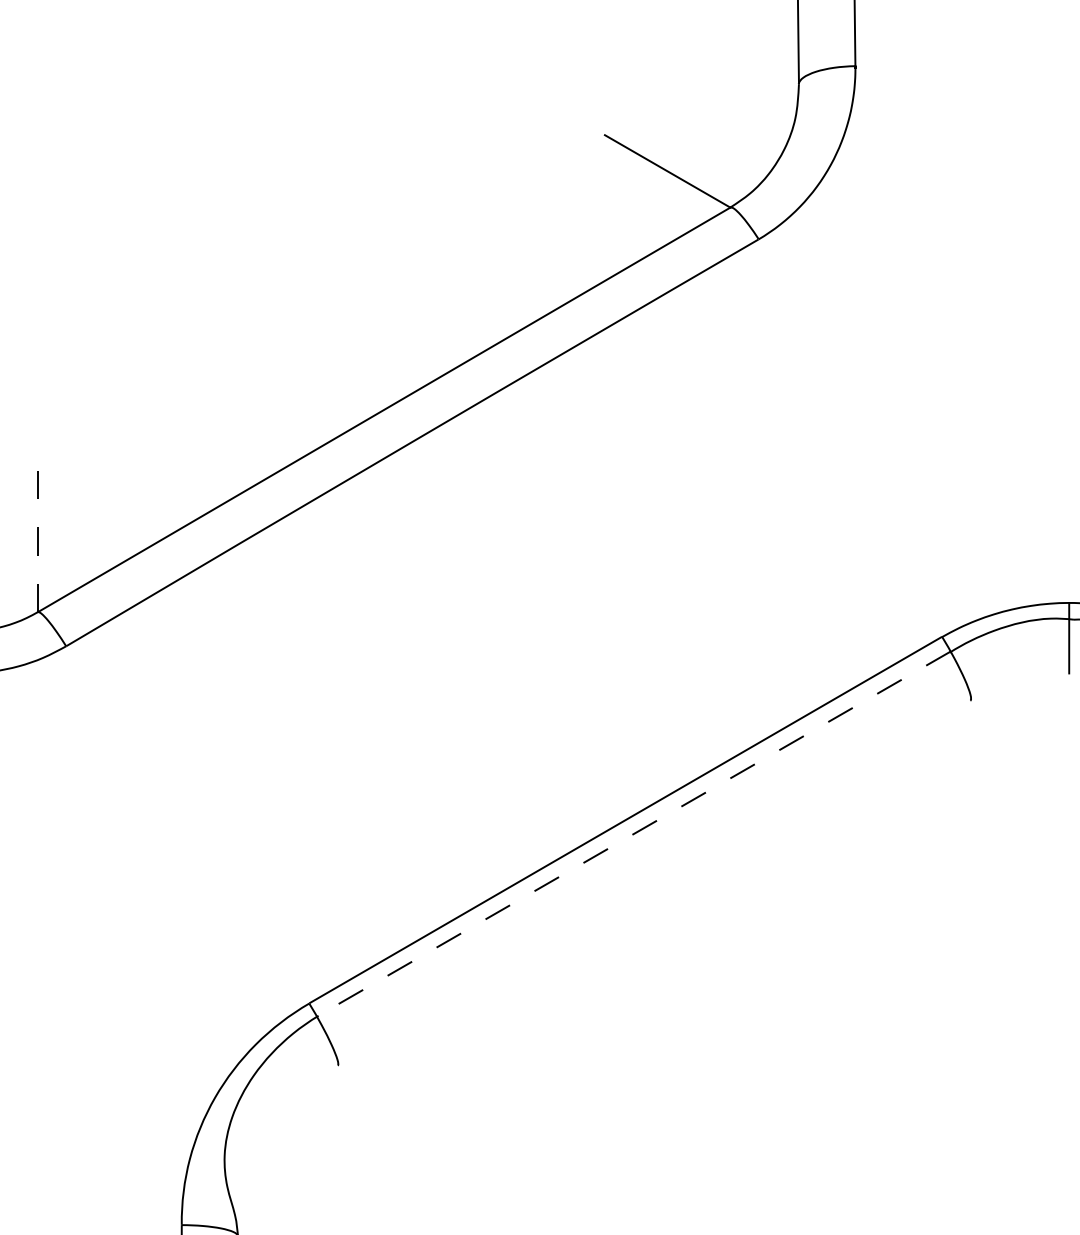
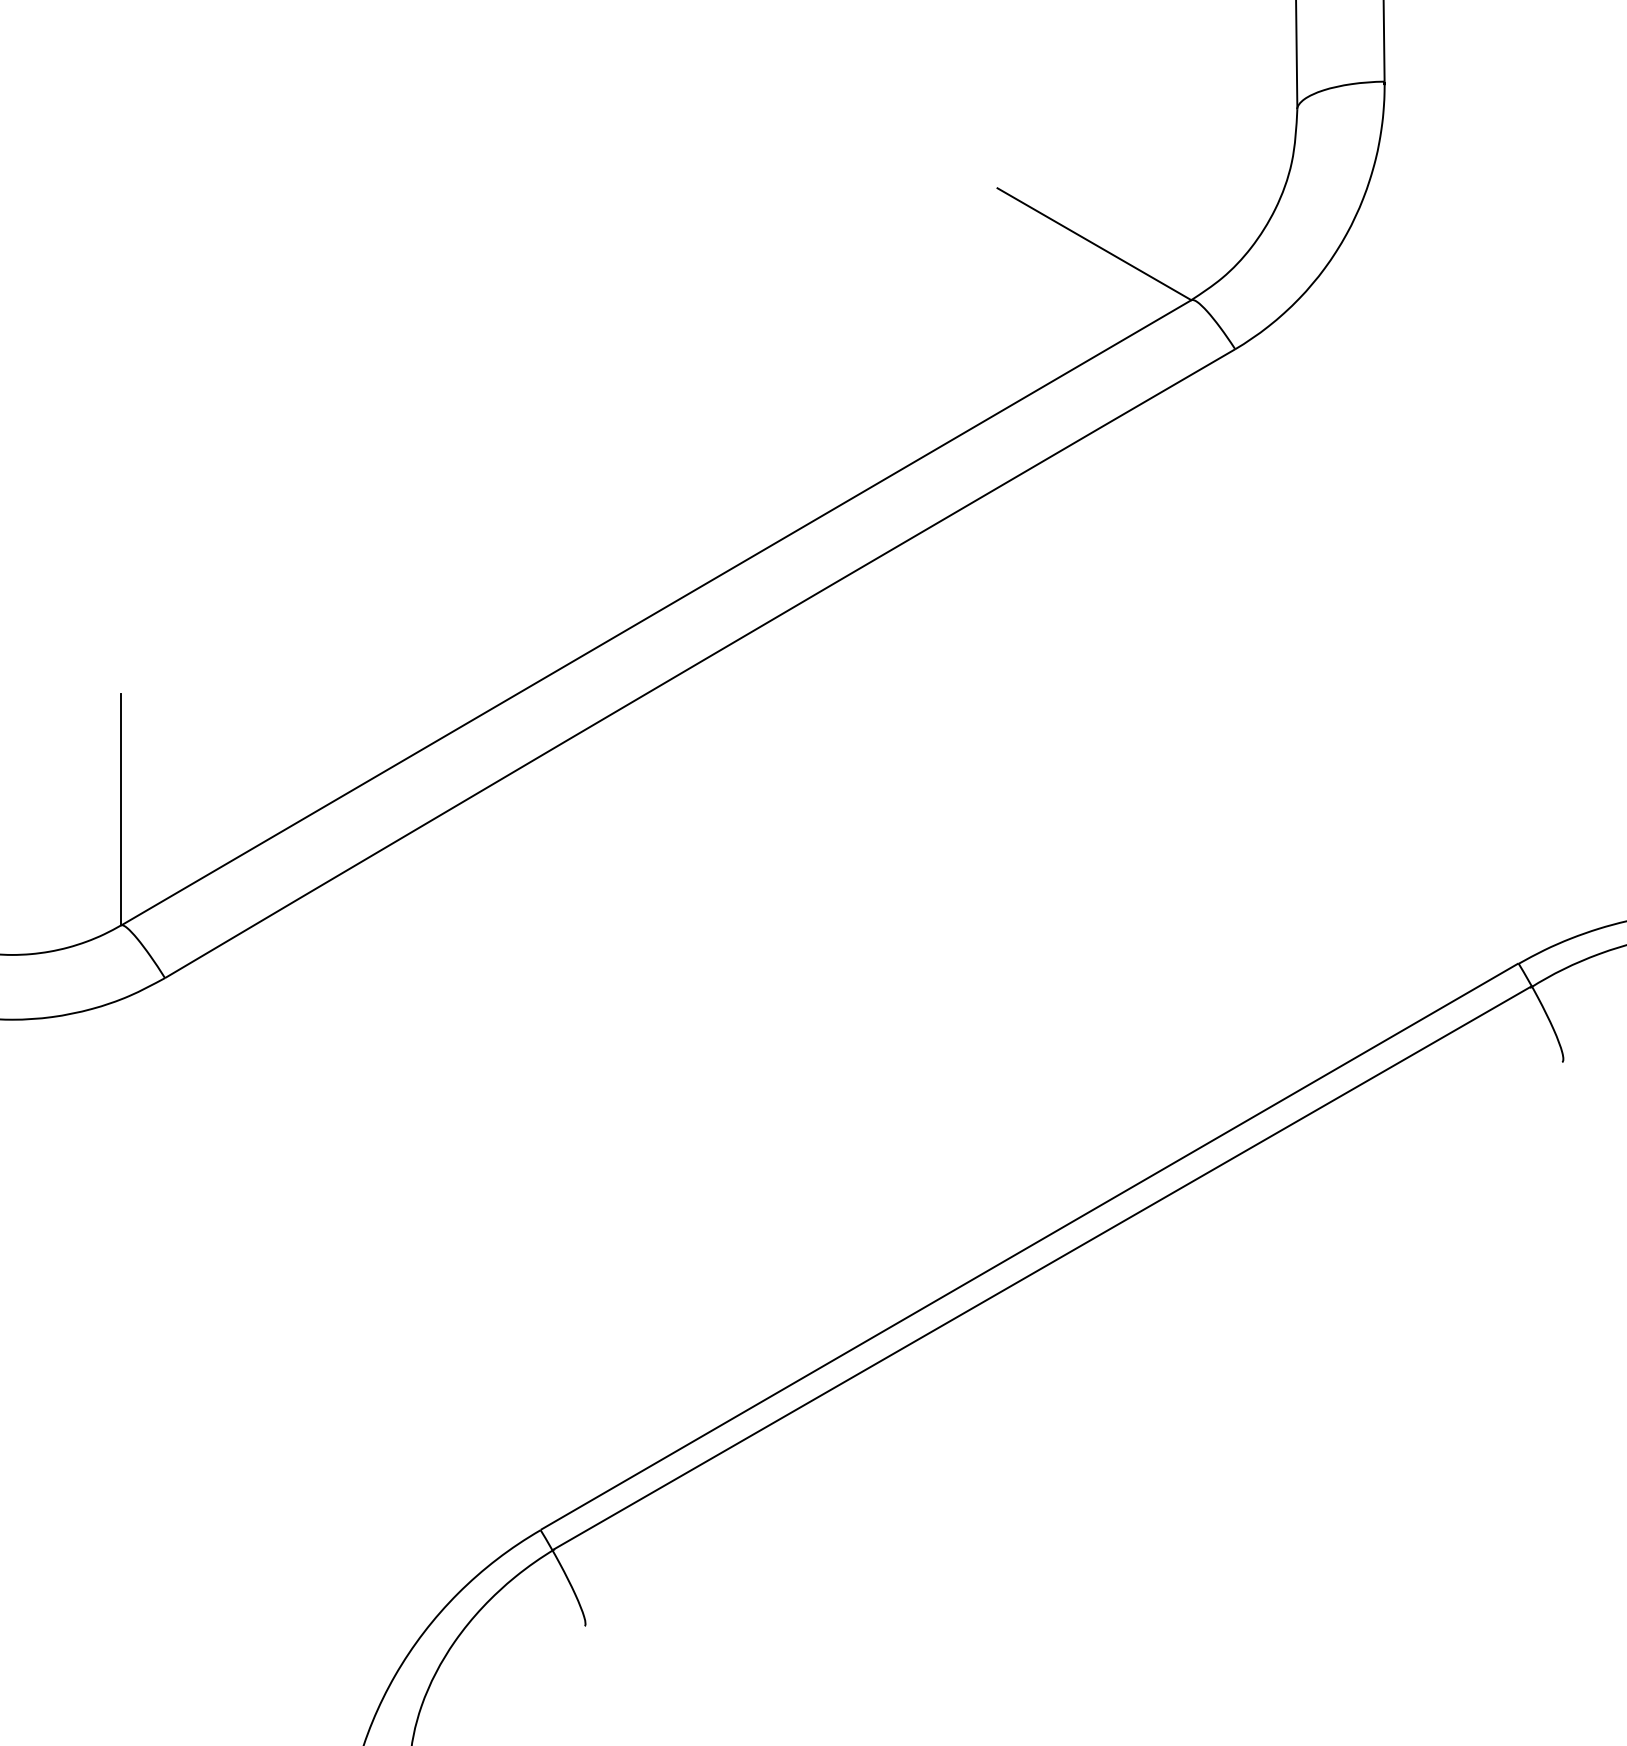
line: (37, 537) -> (120, 809), dashed -> solid
line: (633, 834) -> (1041, 1268), dashed -> solid

